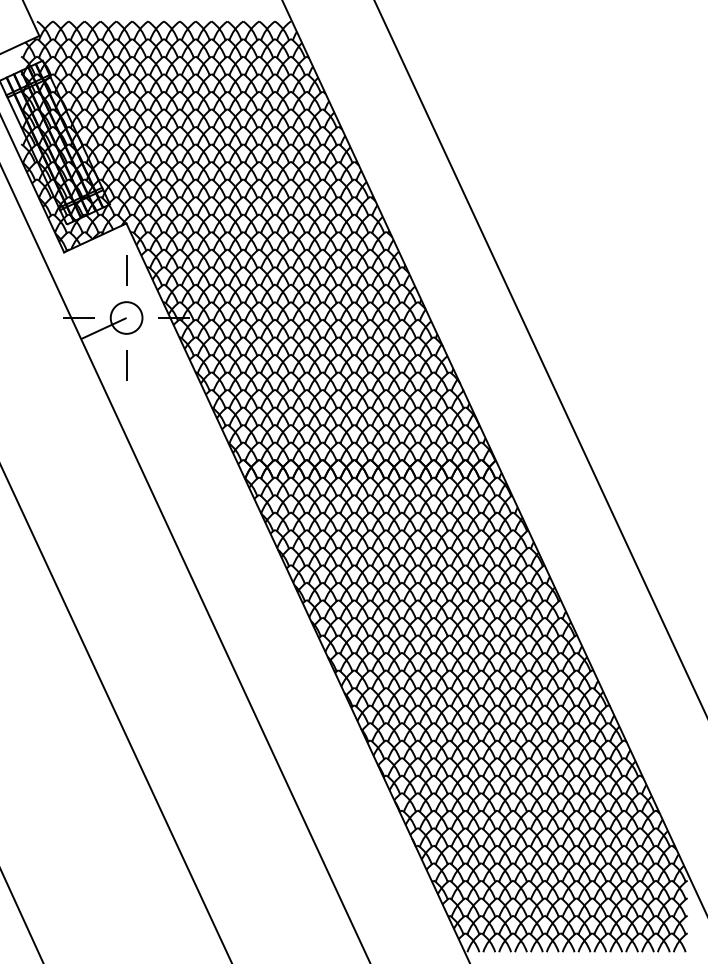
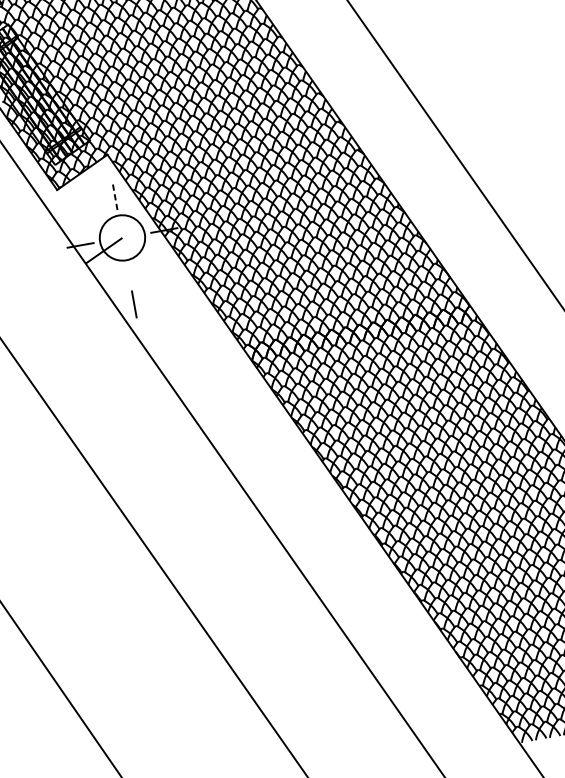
line: (126, 270) -> (114, 196), solid -> dashed
circle: (126, 317) -> (122, 237), size x1.6
line: (126, 365) -> (134, 304), moved

